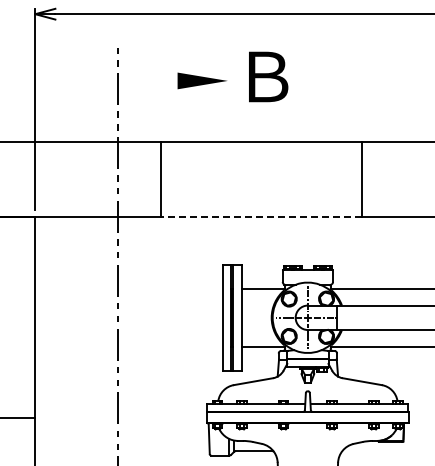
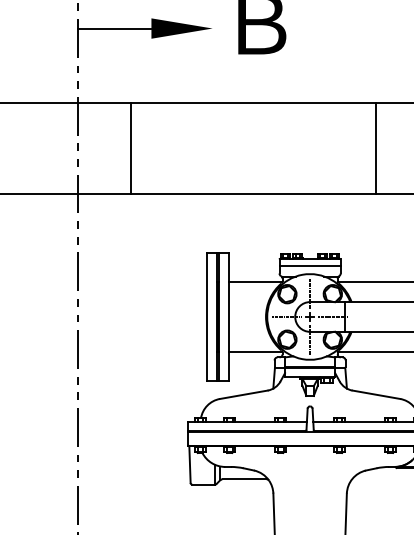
line: (147, 80) -> (114, 28), added
line: (261, 217) -> (253, 194), dashed -> solid
line: (307, 275) -> (309, 265), added

